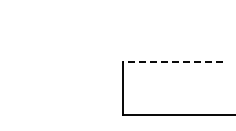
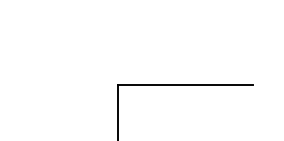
line: (172, 61) -> (184, 84), dashed -> solid

